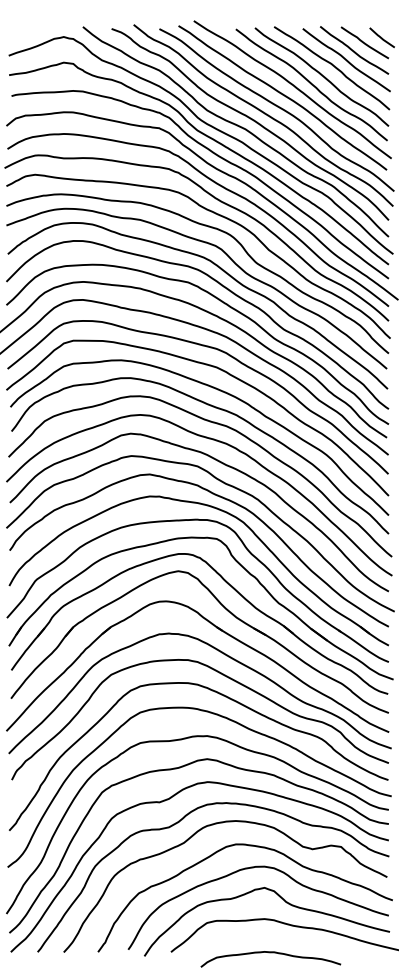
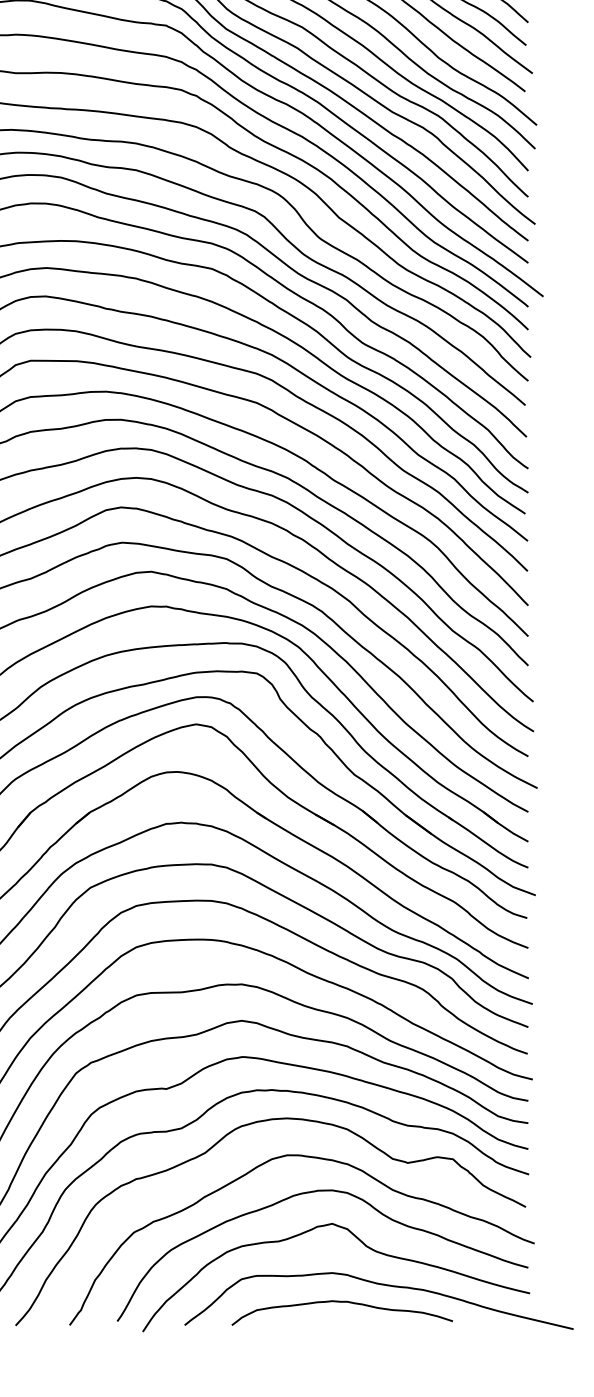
curve: (270, 953) -> (341, 1303), moved

